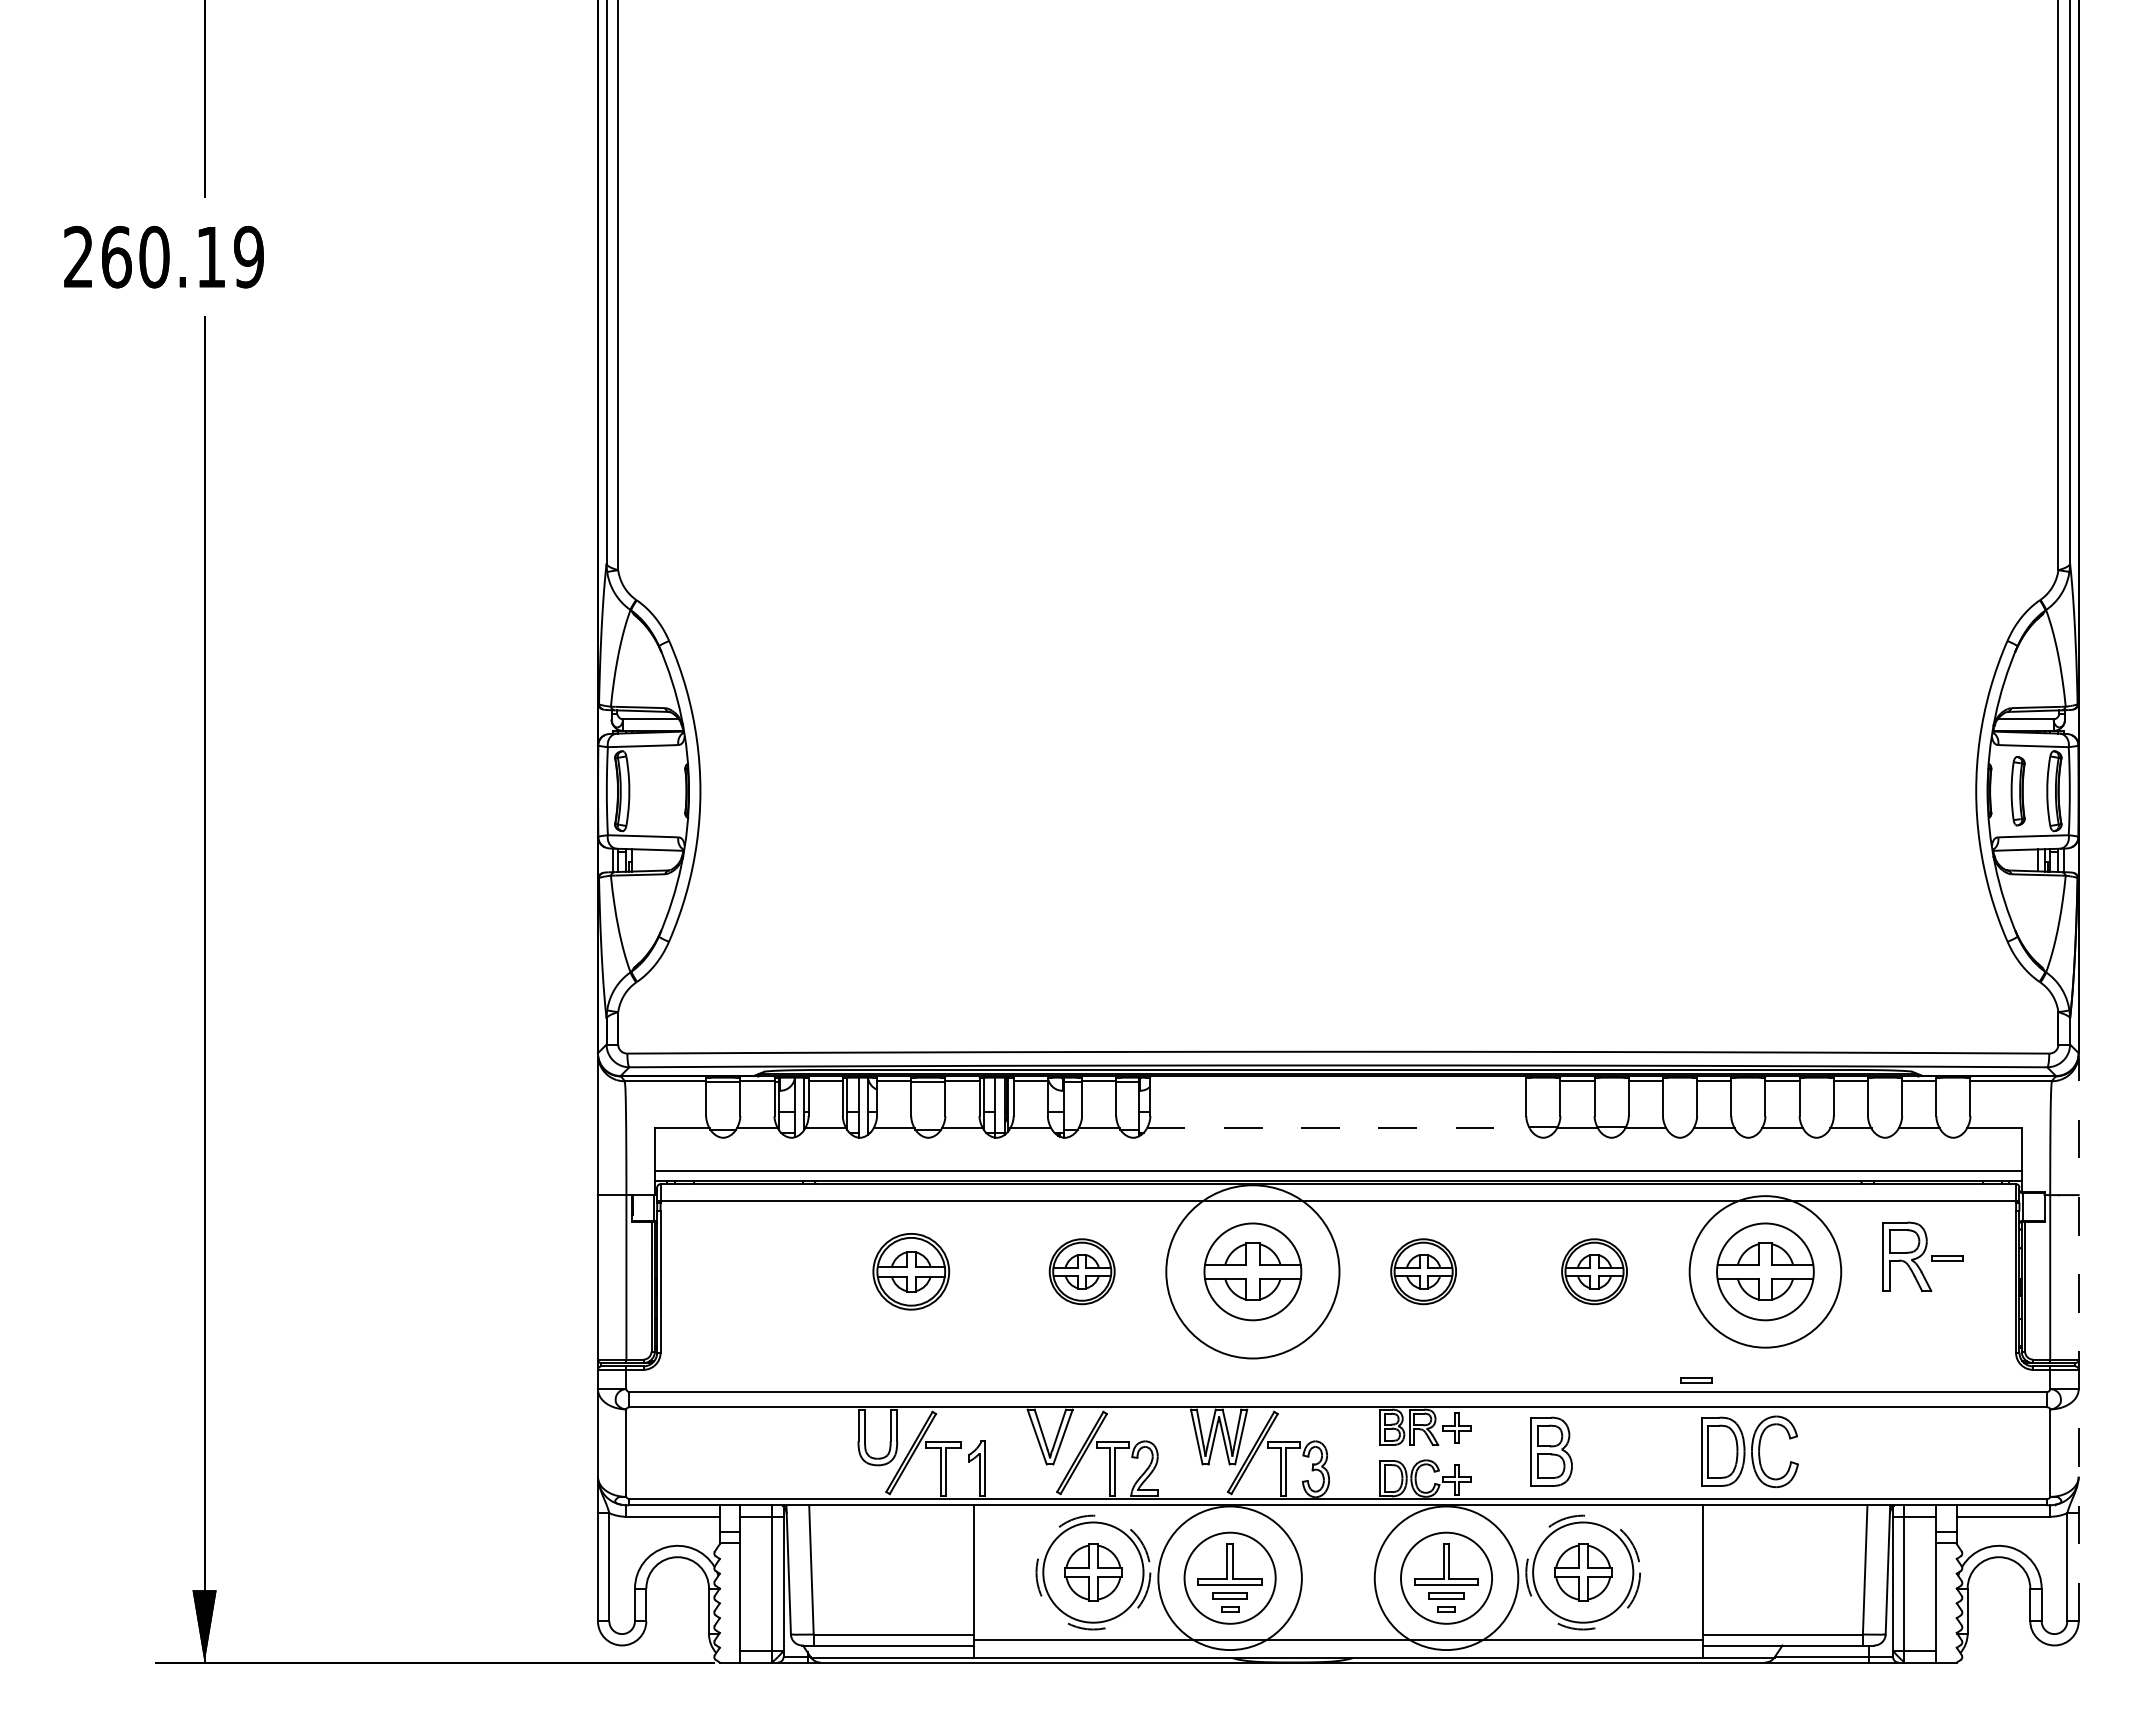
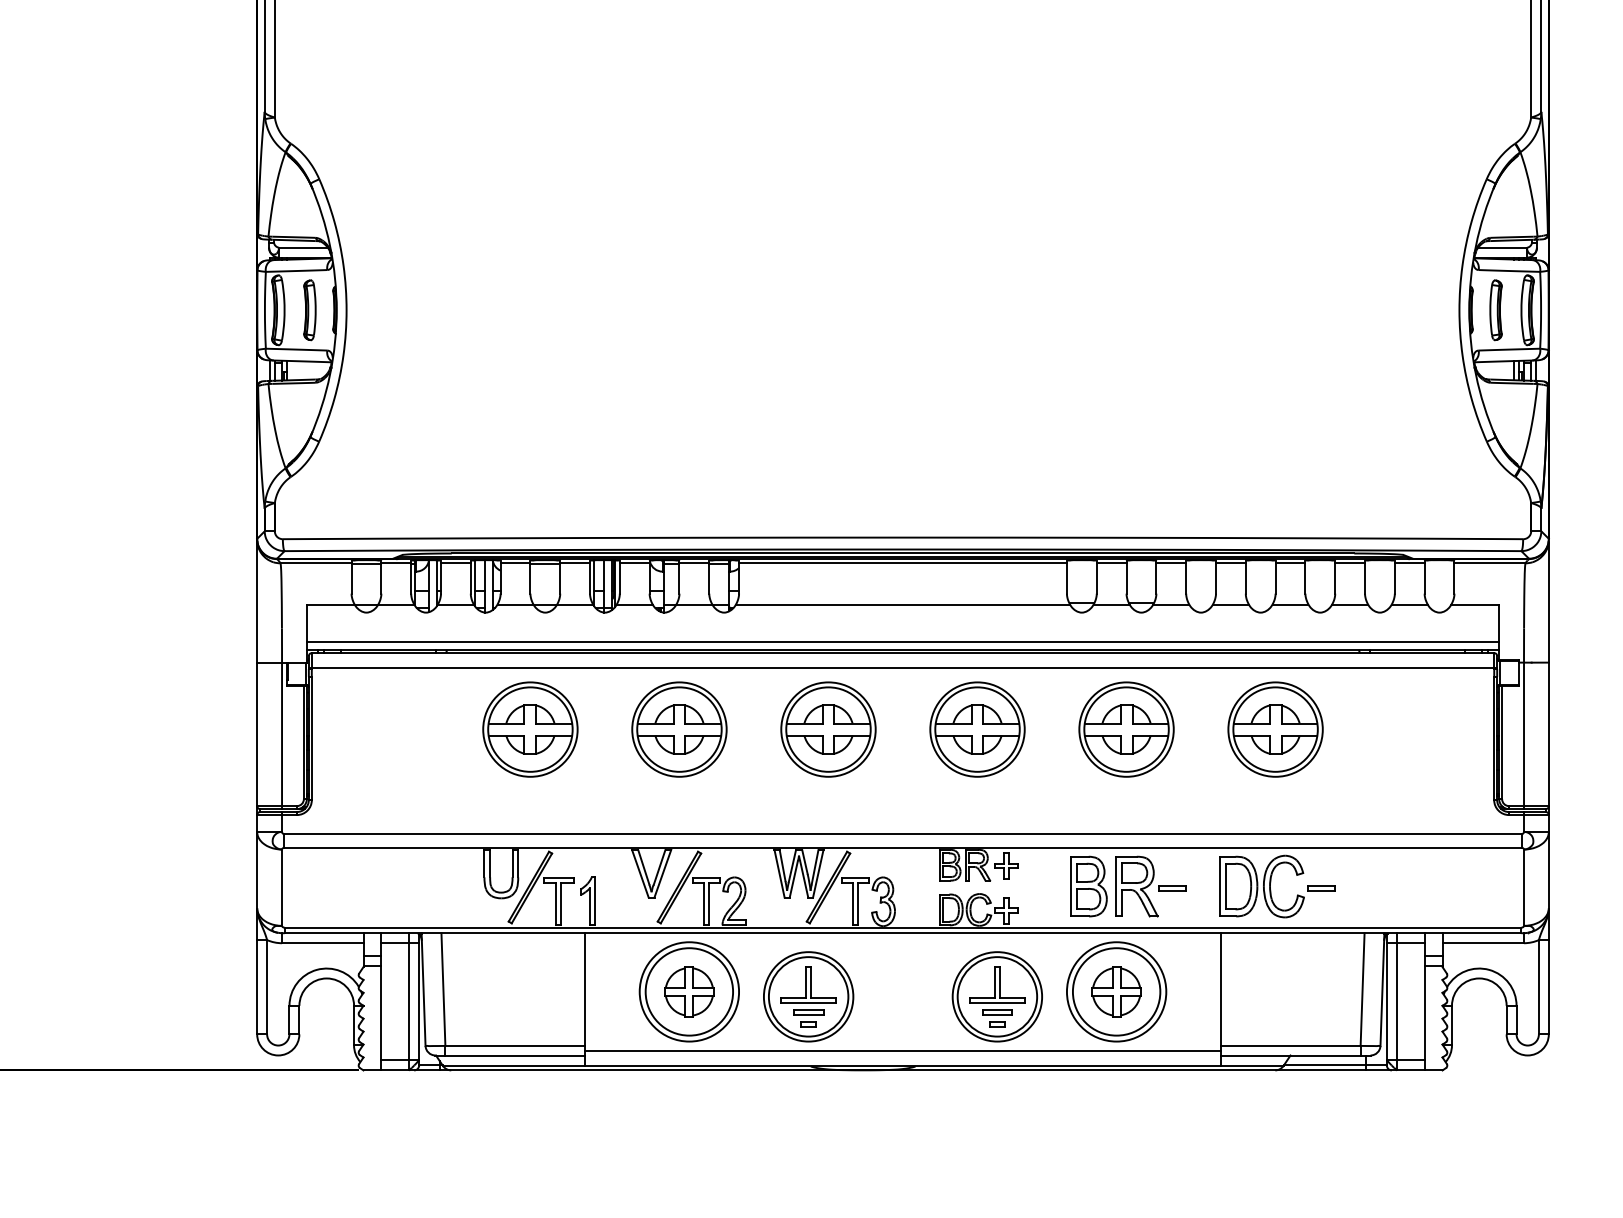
part: (658, 791) -> (310, 310), added
line: (1338, 1081) -> (903, 563), added
line: (1338, 1128) -> (903, 604), dashed -> solid
part: (1922, 1256) -> (1150, 886), moved
part: (911, 1271) -> (530, 729), size x1.43
part: (1082, 1271) -> (679, 729), size x1.67
circle: (1252, 1271) -> (828, 729), size x0.62
part: (1423, 1271) -> (977, 729), size x1.67
part: (1594, 1271) -> (1126, 729), size x1.67
circle: (1765, 1271) -> (1275, 729), size x0.71
line: (2078, 1339) -> (1548, 788), dashed -> solid
part: (1696, 1380) -> (1321, 888), moved
circle: (1093, 1572) -> (689, 991), dashed -> solid
circle: (1583, 1572) -> (1116, 991), dashed -> solid
circle: (1229, 1578) -> (808, 997), size x0.71
circle: (1446, 1578) -> (997, 997), size x0.71

